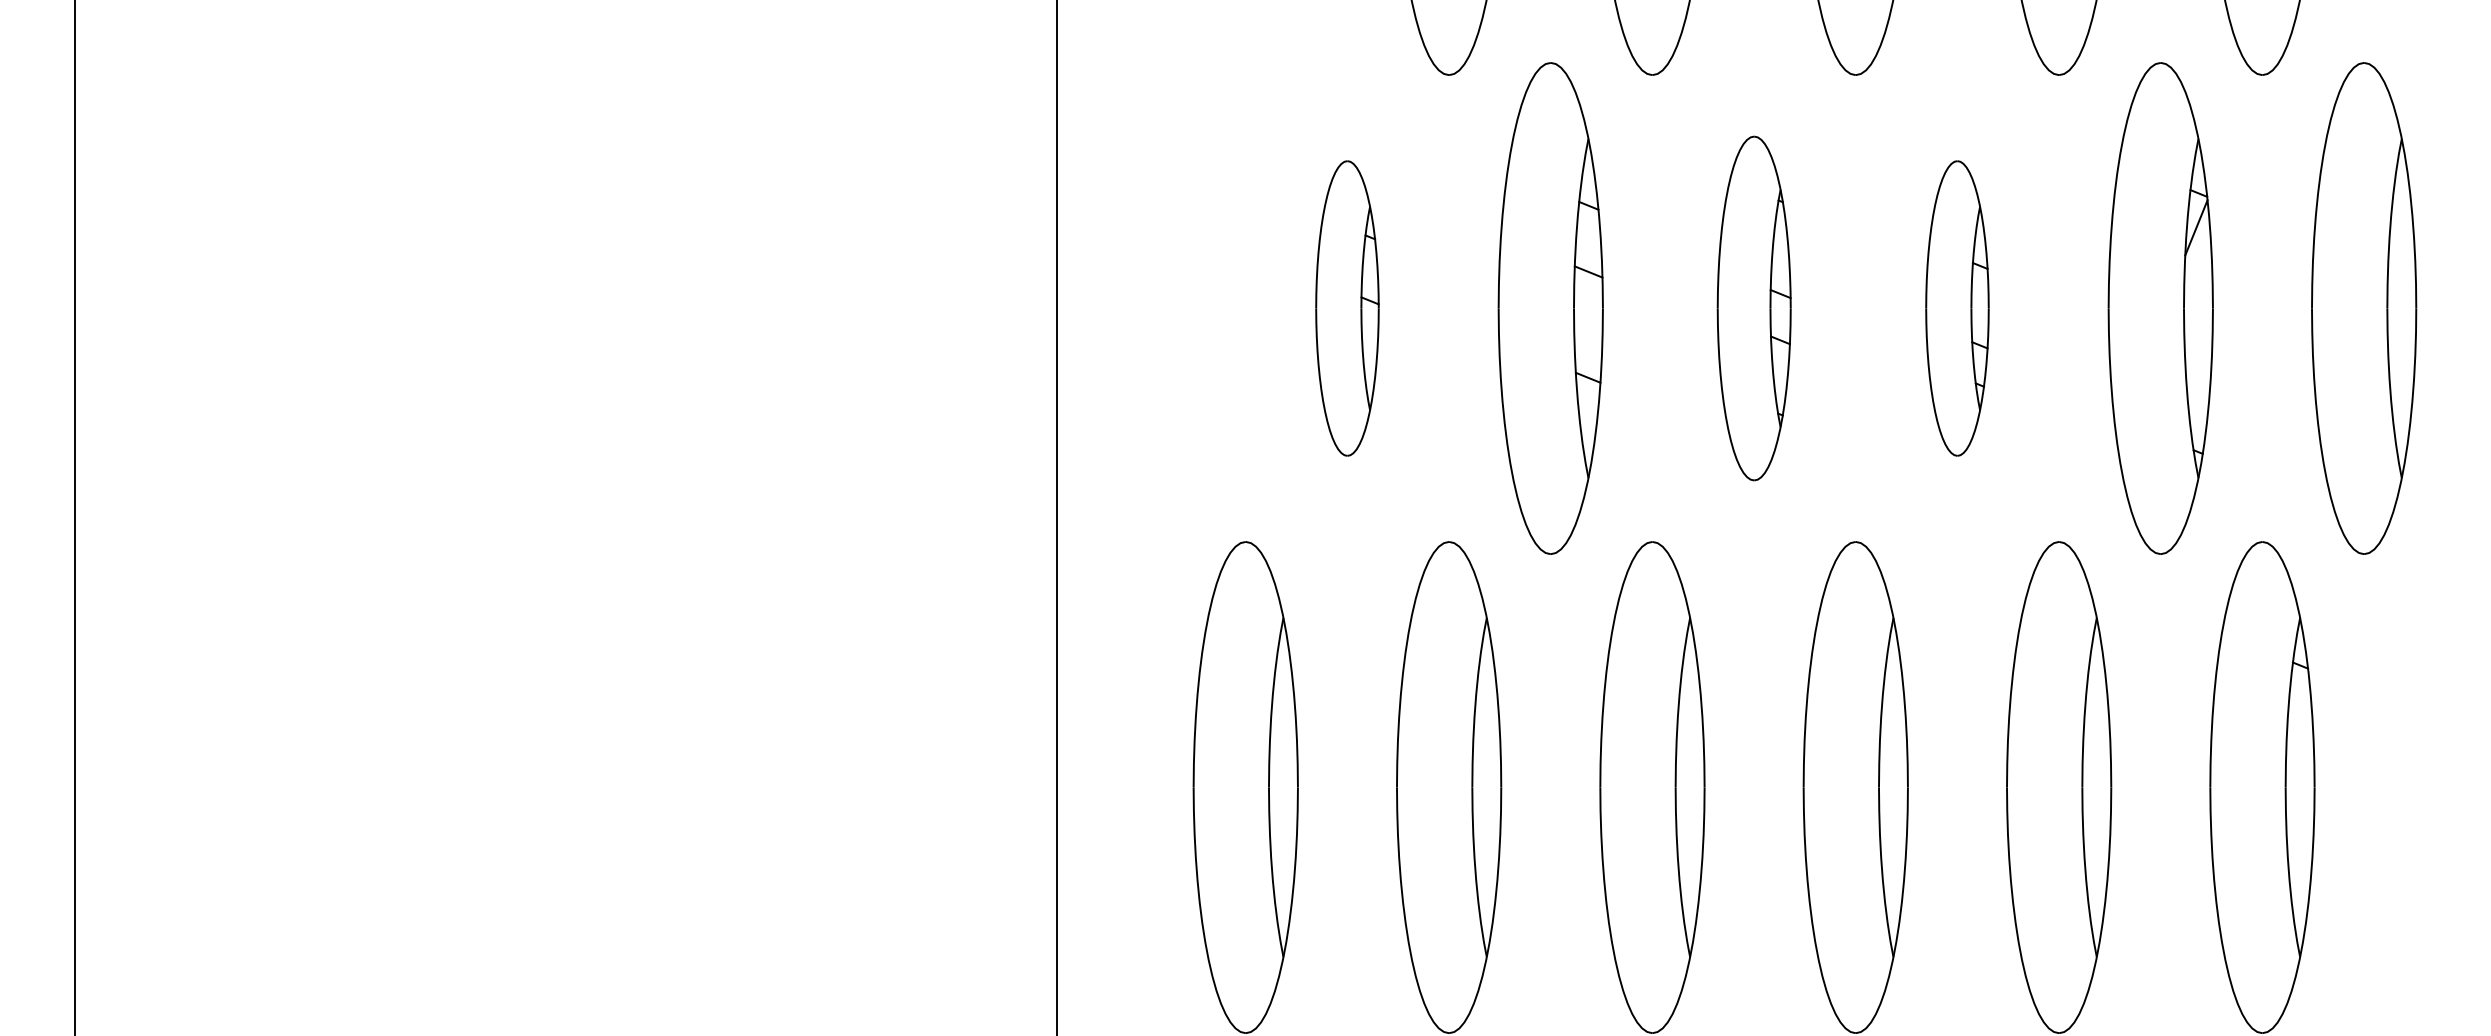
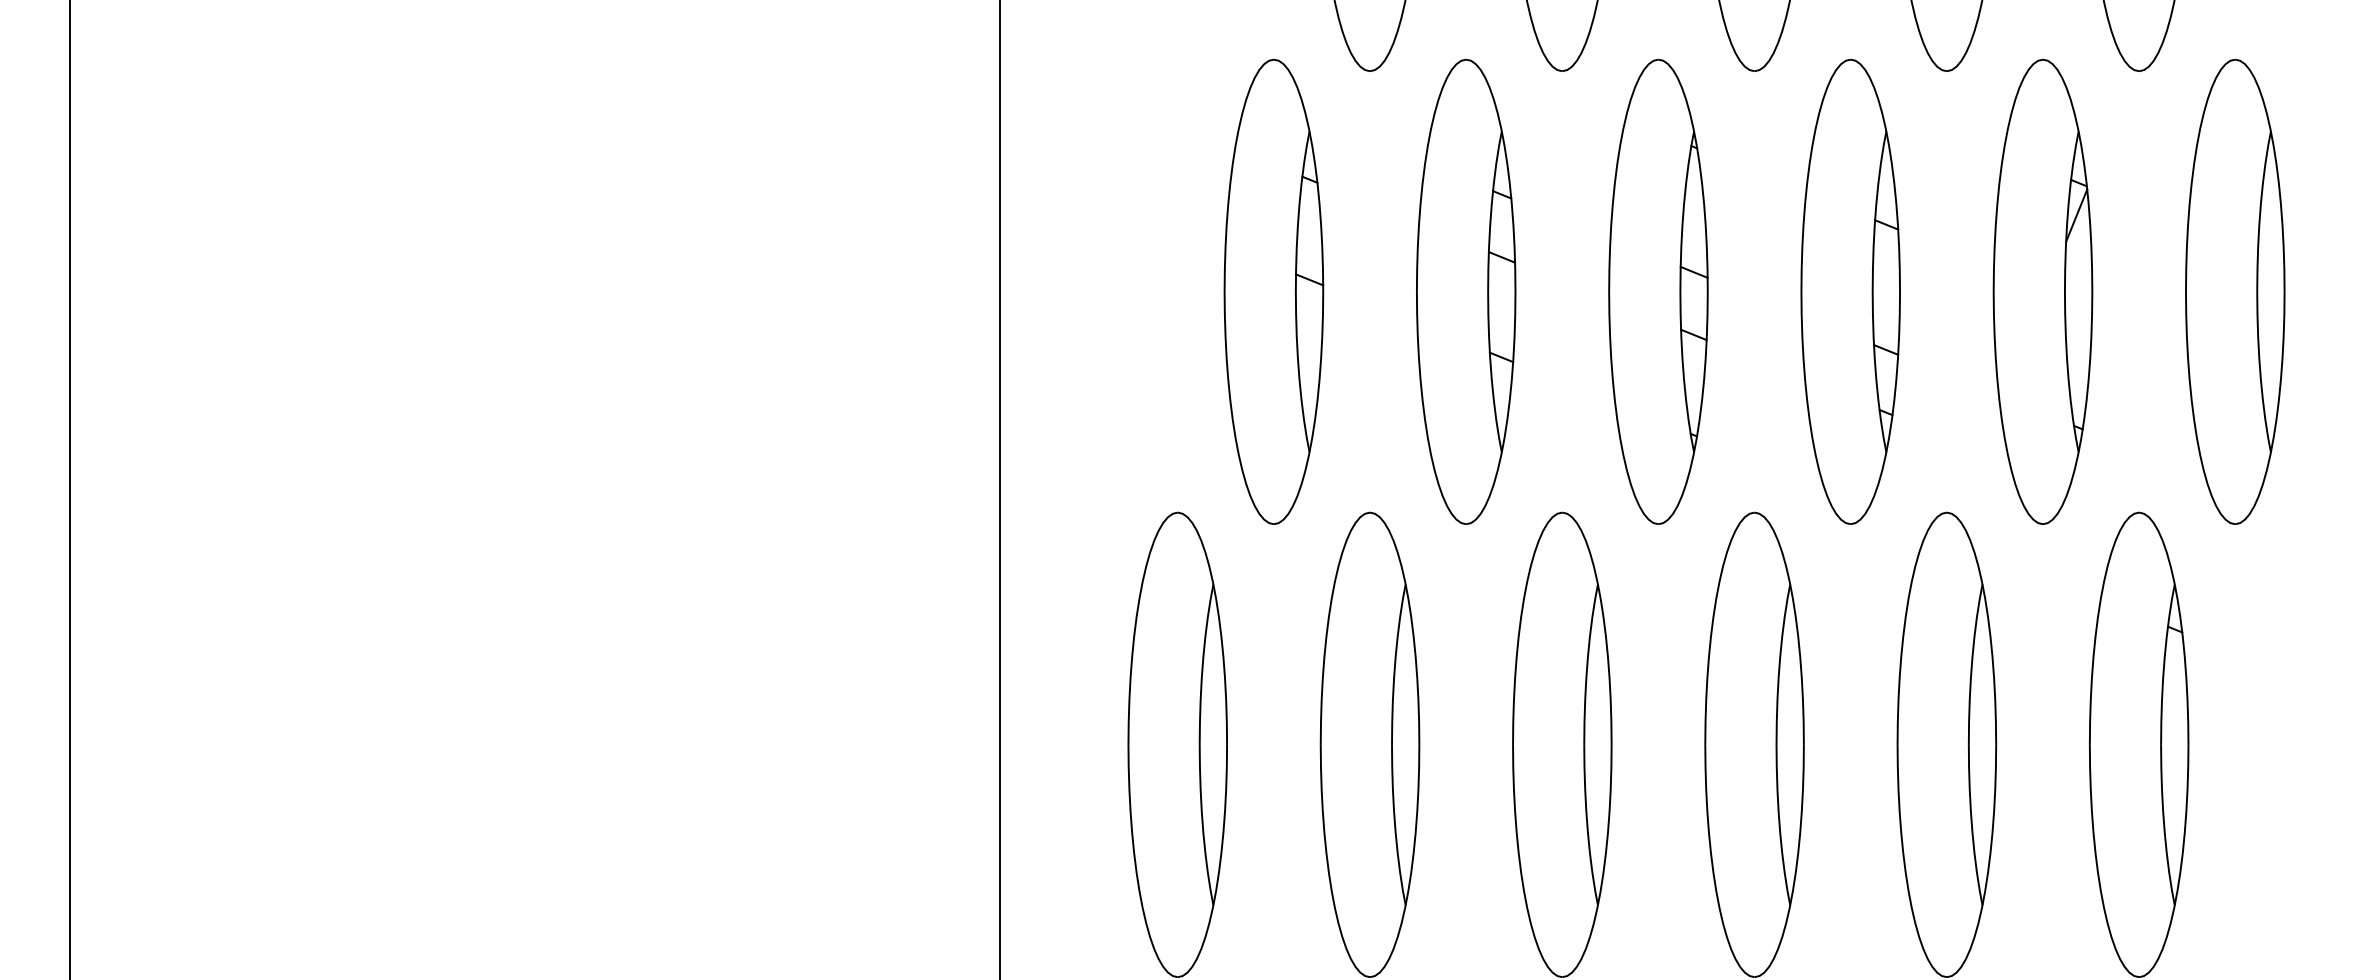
part: (1347, 308) -> (1273, 291), size x1.67
part: (1754, 308) -> (1658, 291), size x1.43
part: (1957, 308) -> (1850, 291), size x1.67

